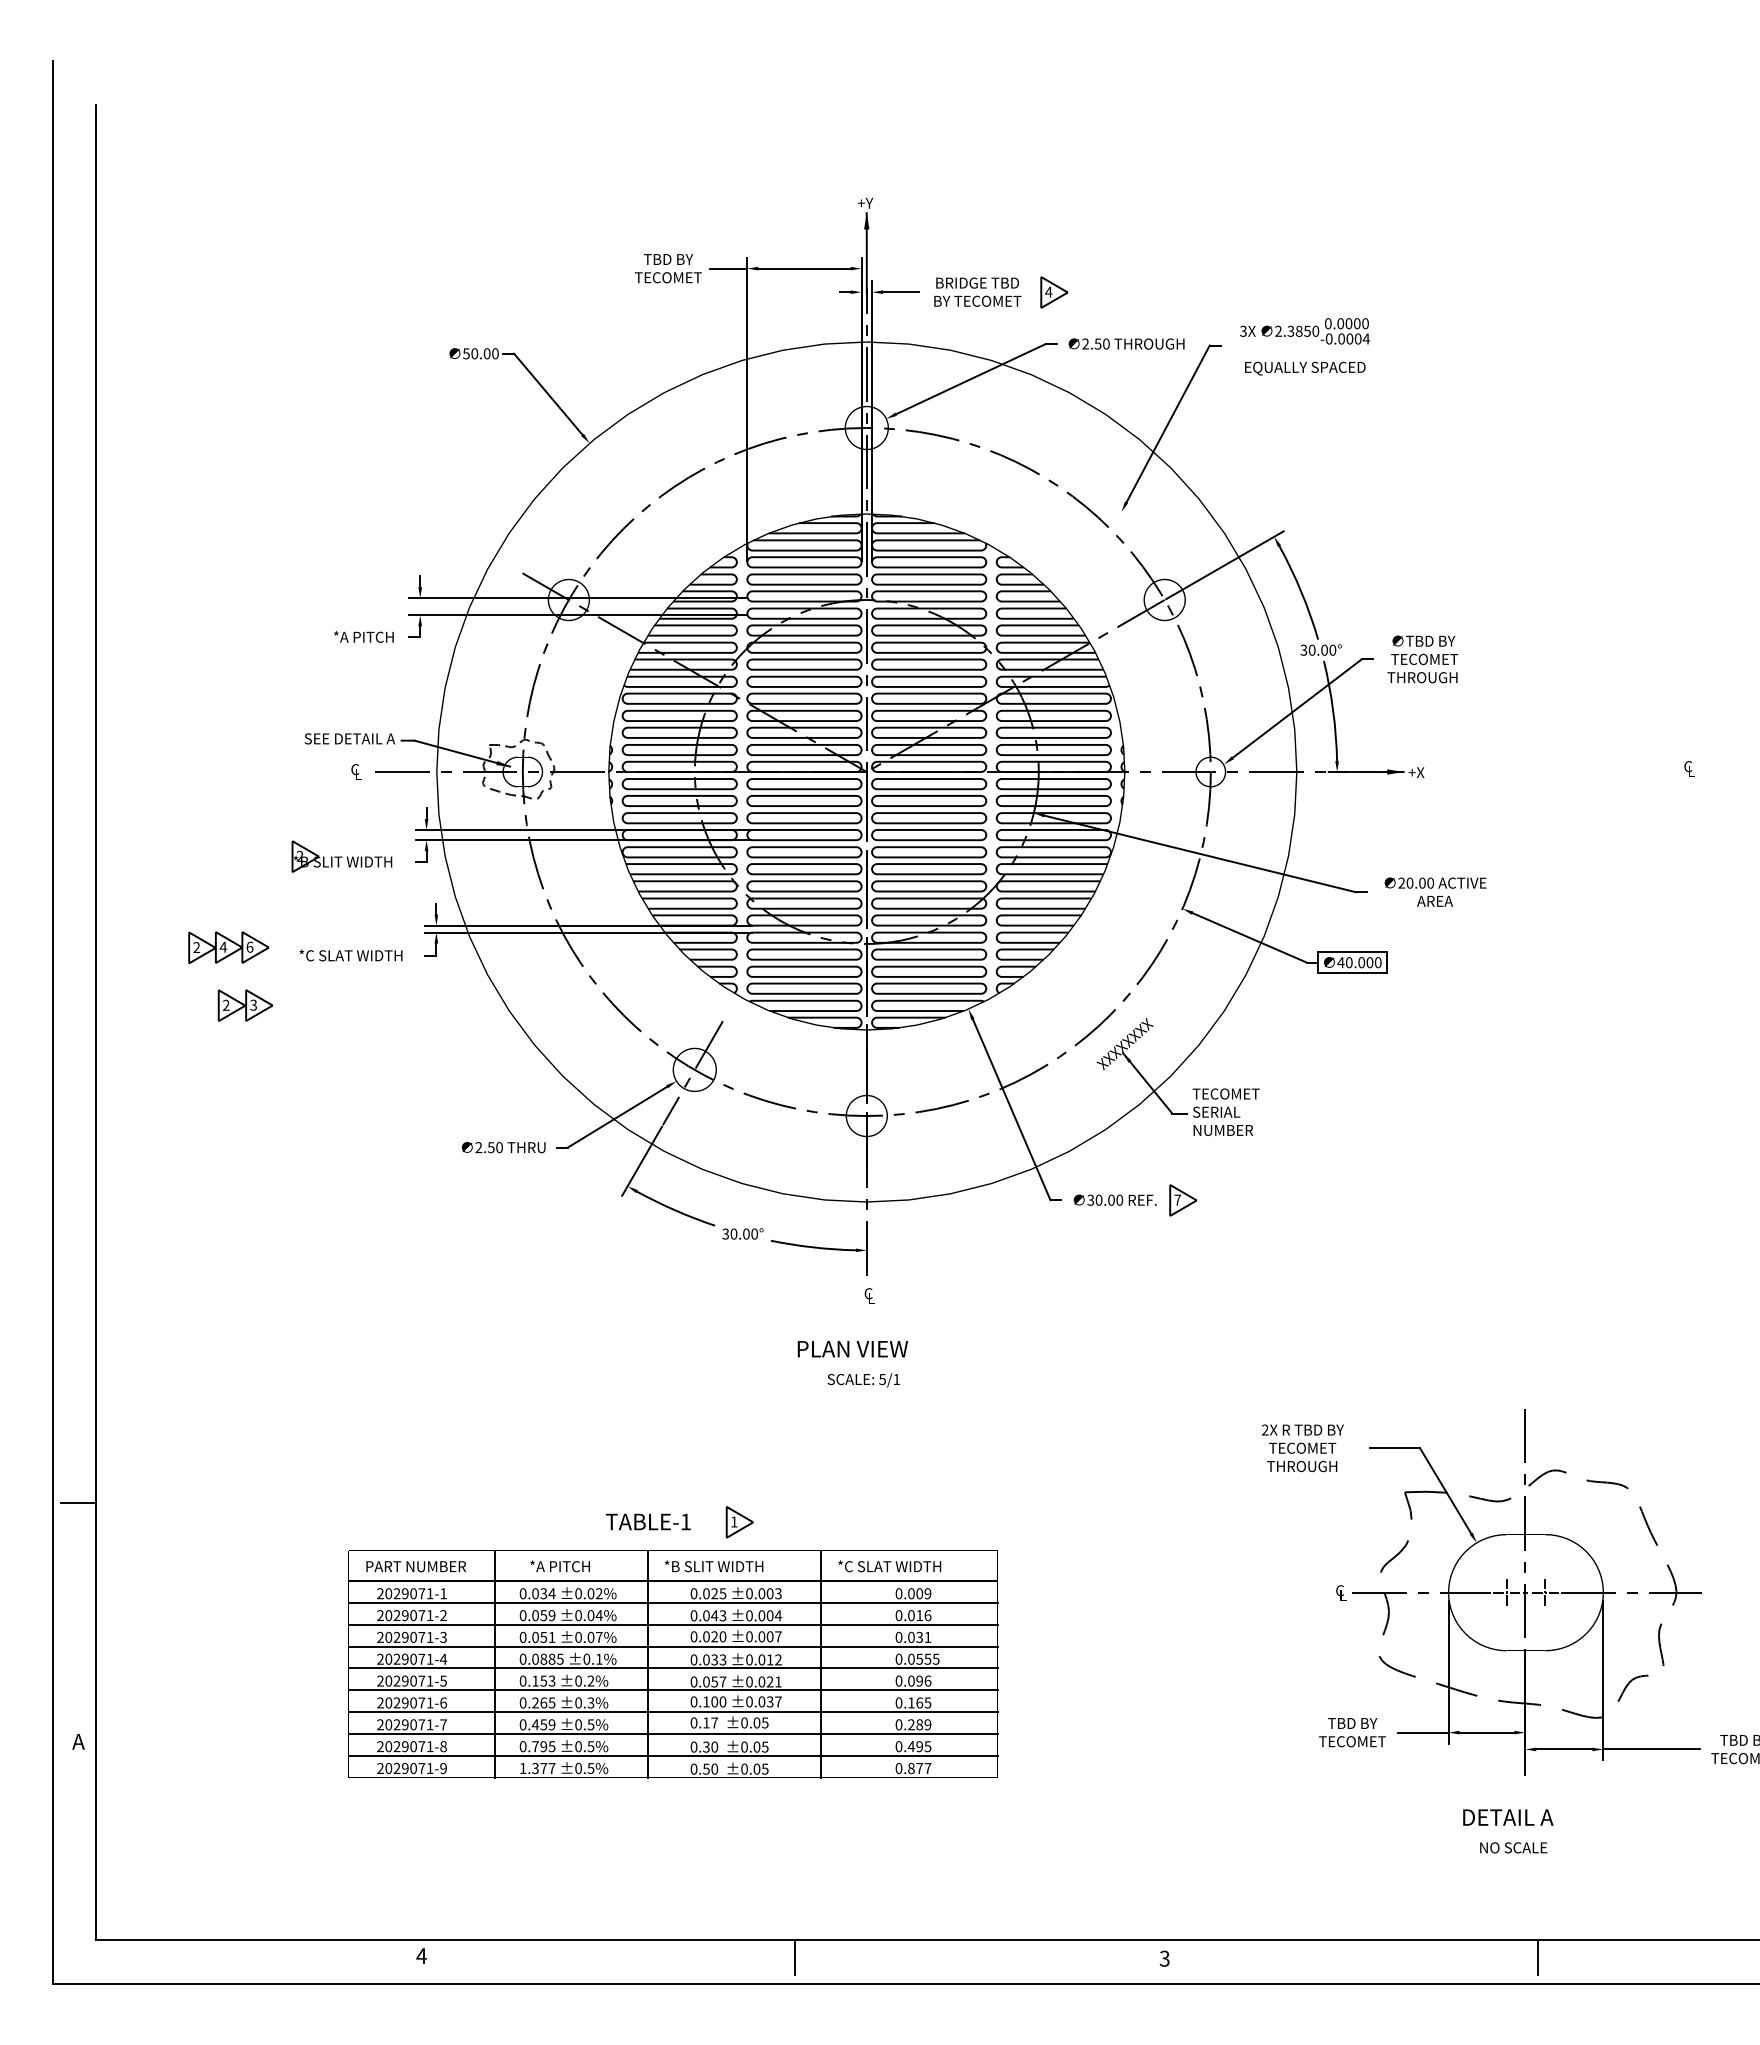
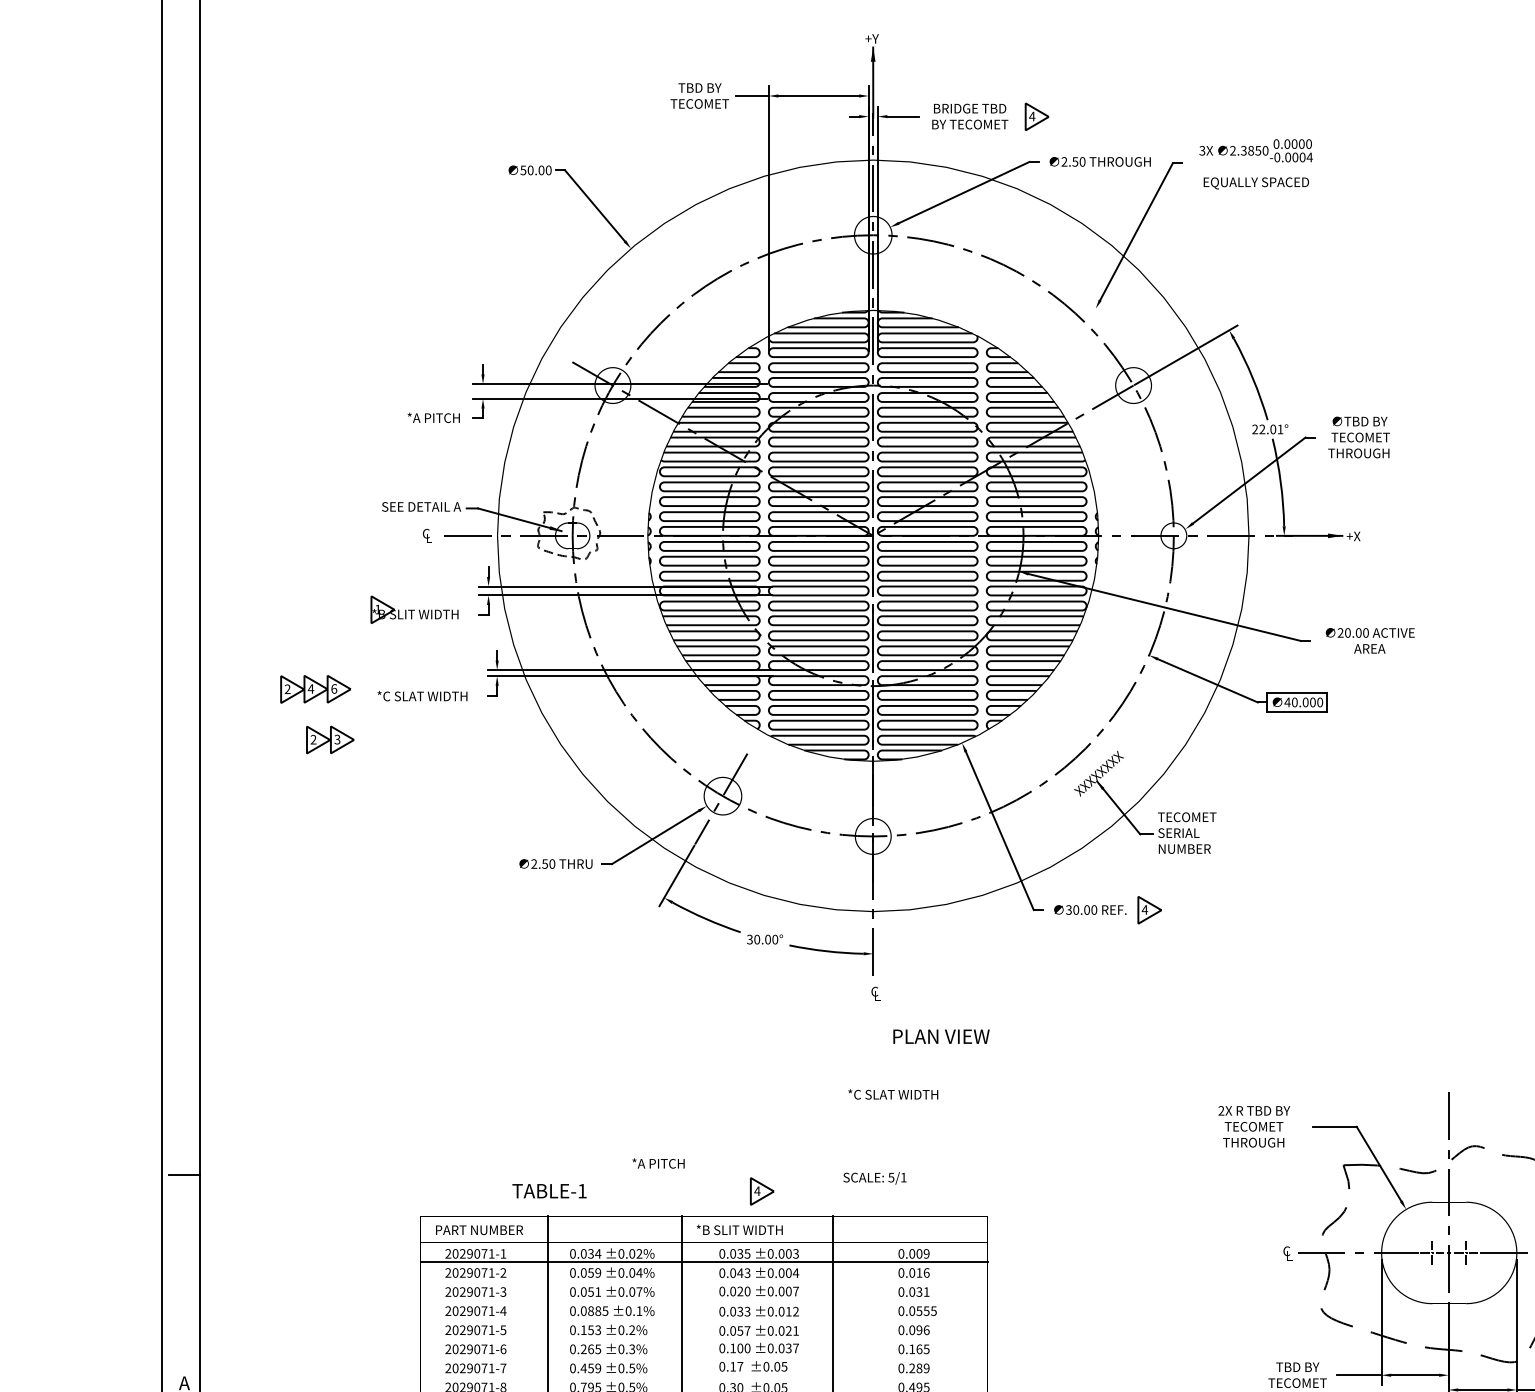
text: (1318, 649) -> (1267, 428), 30.00° -> 22.01°
text: (299, 855) -> (377, 608), 2 -> 1
text: (1177, 1199) -> (1144, 909), 7 -> 4
text: (852, 1349) -> (941, 1036), moved
text: (863, 1380) -> (874, 1178), moved
text: (647, 1521) -> (548, 1190), moved
text: (733, 1521) -> (756, 1190), 1 -> 4
text: (559, 1566) -> (658, 1163), moved
text: (889, 1566) -> (893, 1094), moved
text: (714, 1593) -> (740, 1253), 0.025 -> 0.035
line: (672, 1624) -> (703, 1280), removed
line: (672, 1646) -> (703, 1299), removed
line: (672, 1668) -> (703, 1319), removed
line: (672, 1690) -> (703, 1338), removed
line: (672, 1712) -> (703, 1357), removed
line: (672, 1734) -> (703, 1376), removed

